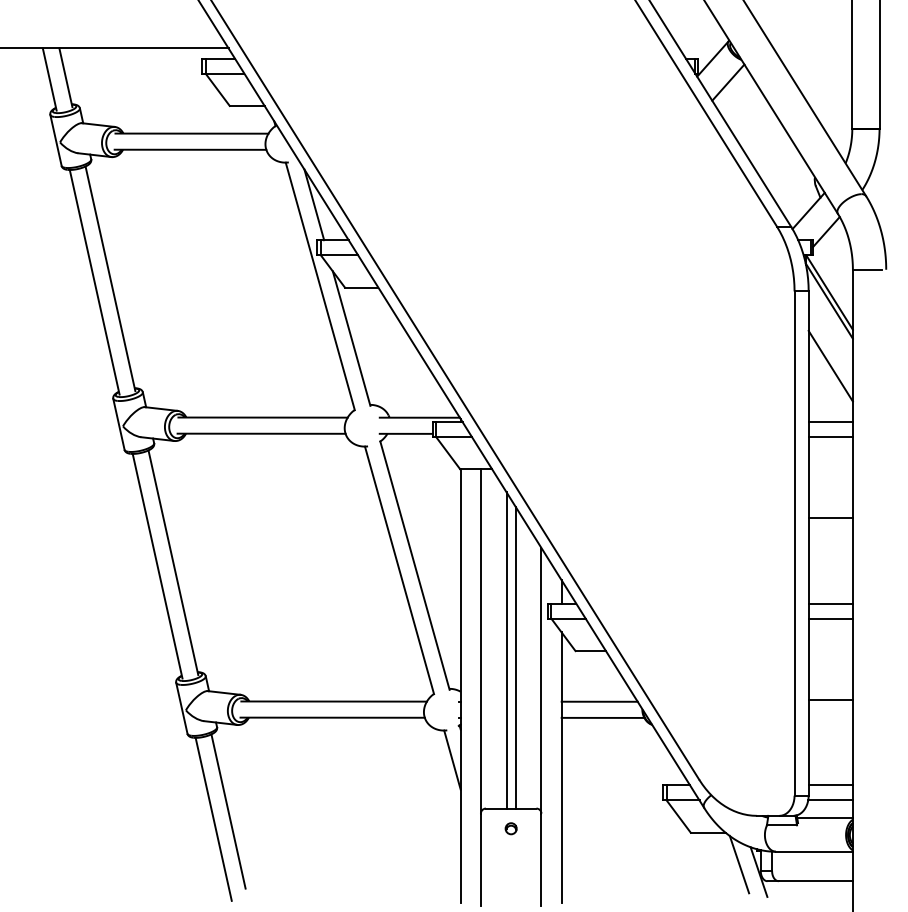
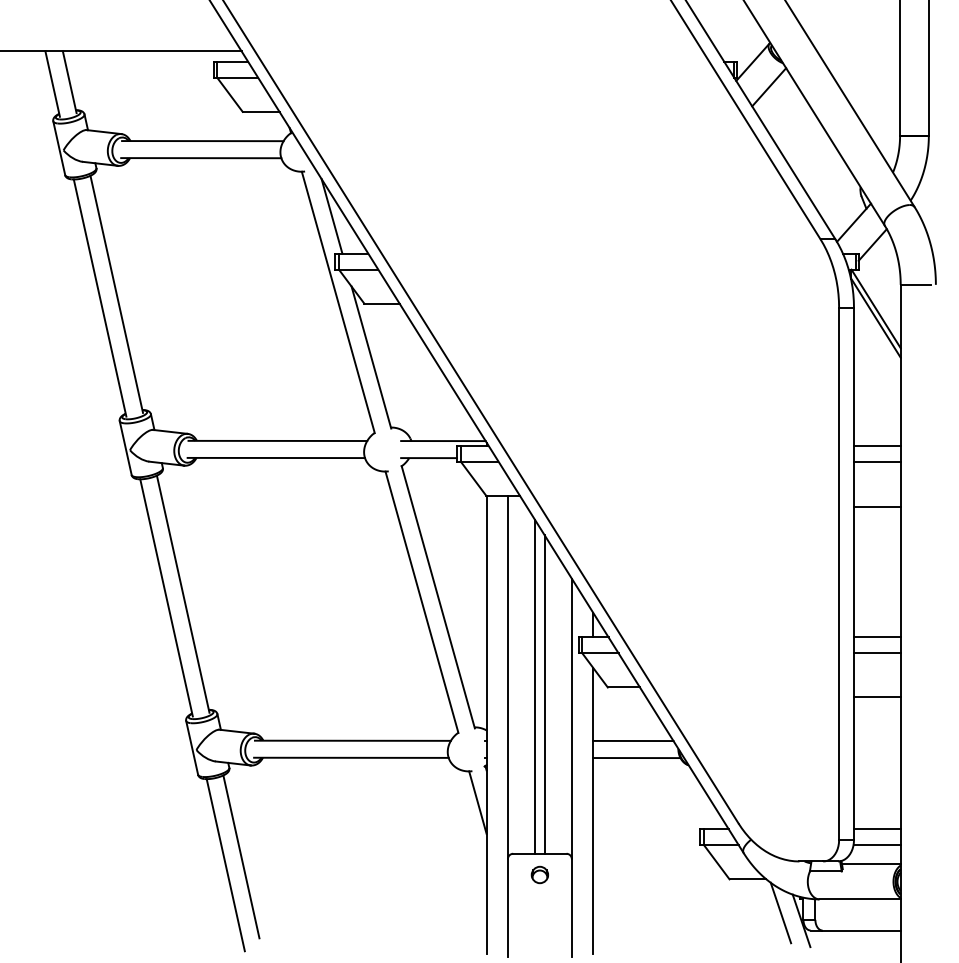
line: (830, 365) -> (877, 385), removed
line: (830, 517) -> (877, 506), moved
line: (830, 699) -> (877, 697), moved
part: (510, 828) -> (539, 874), size x1.4

